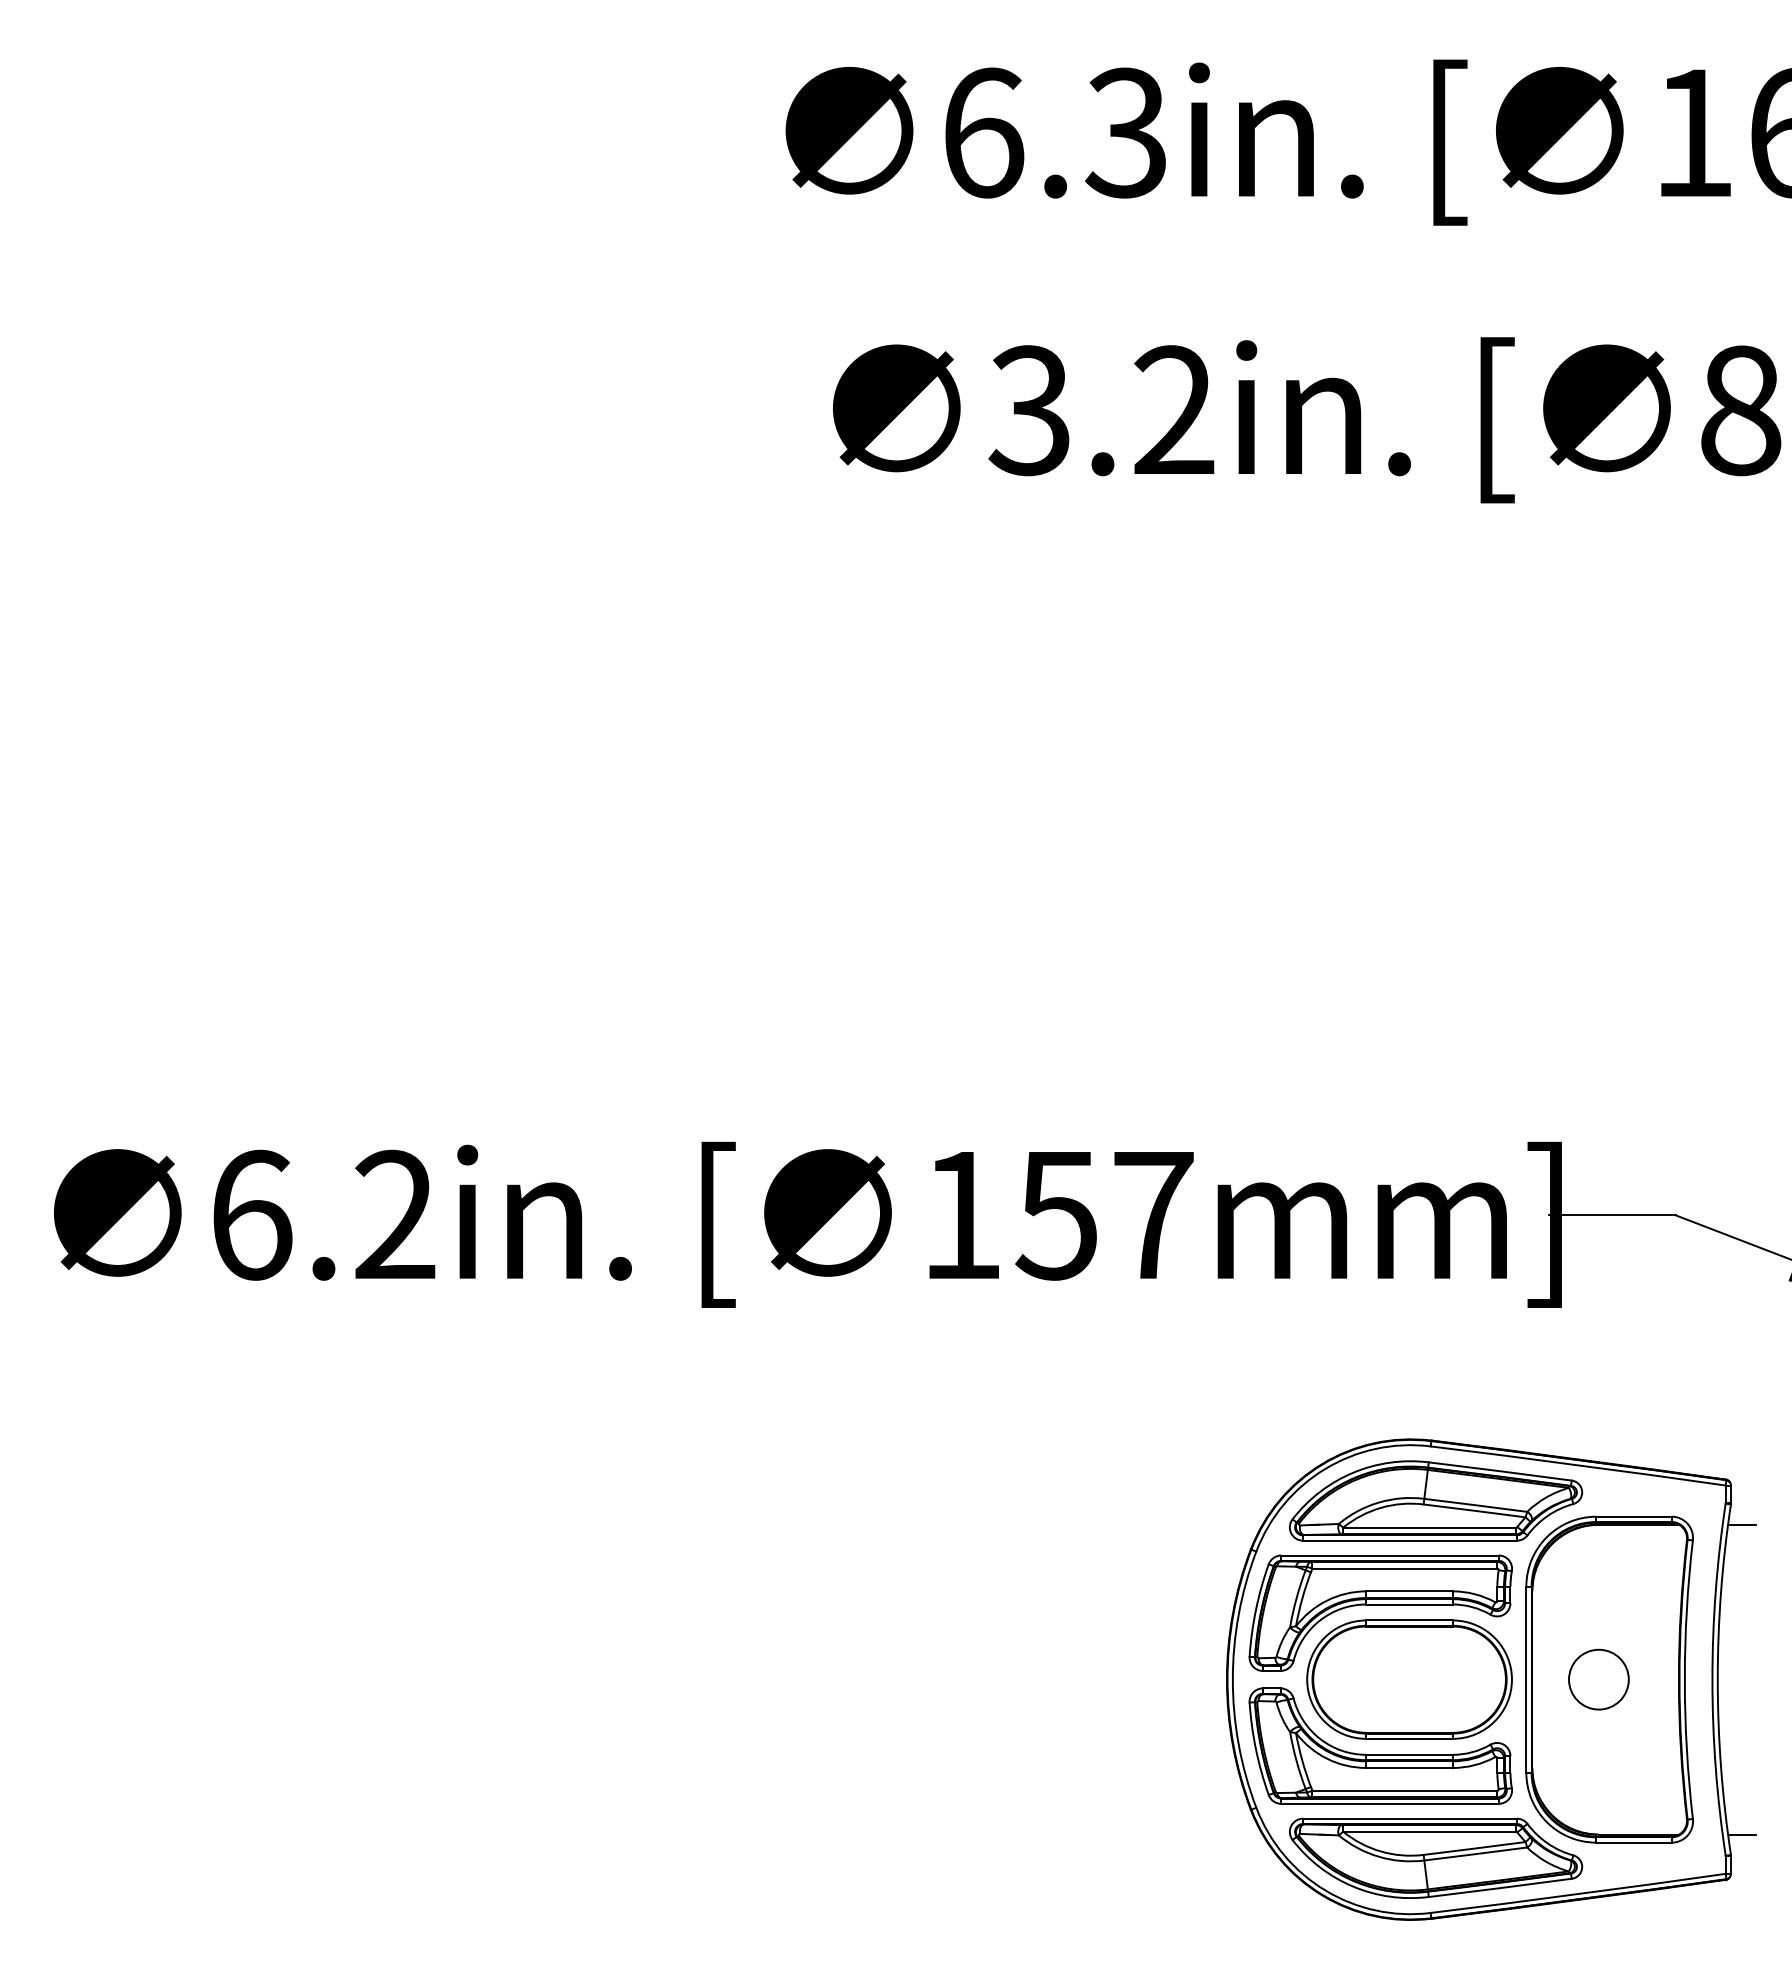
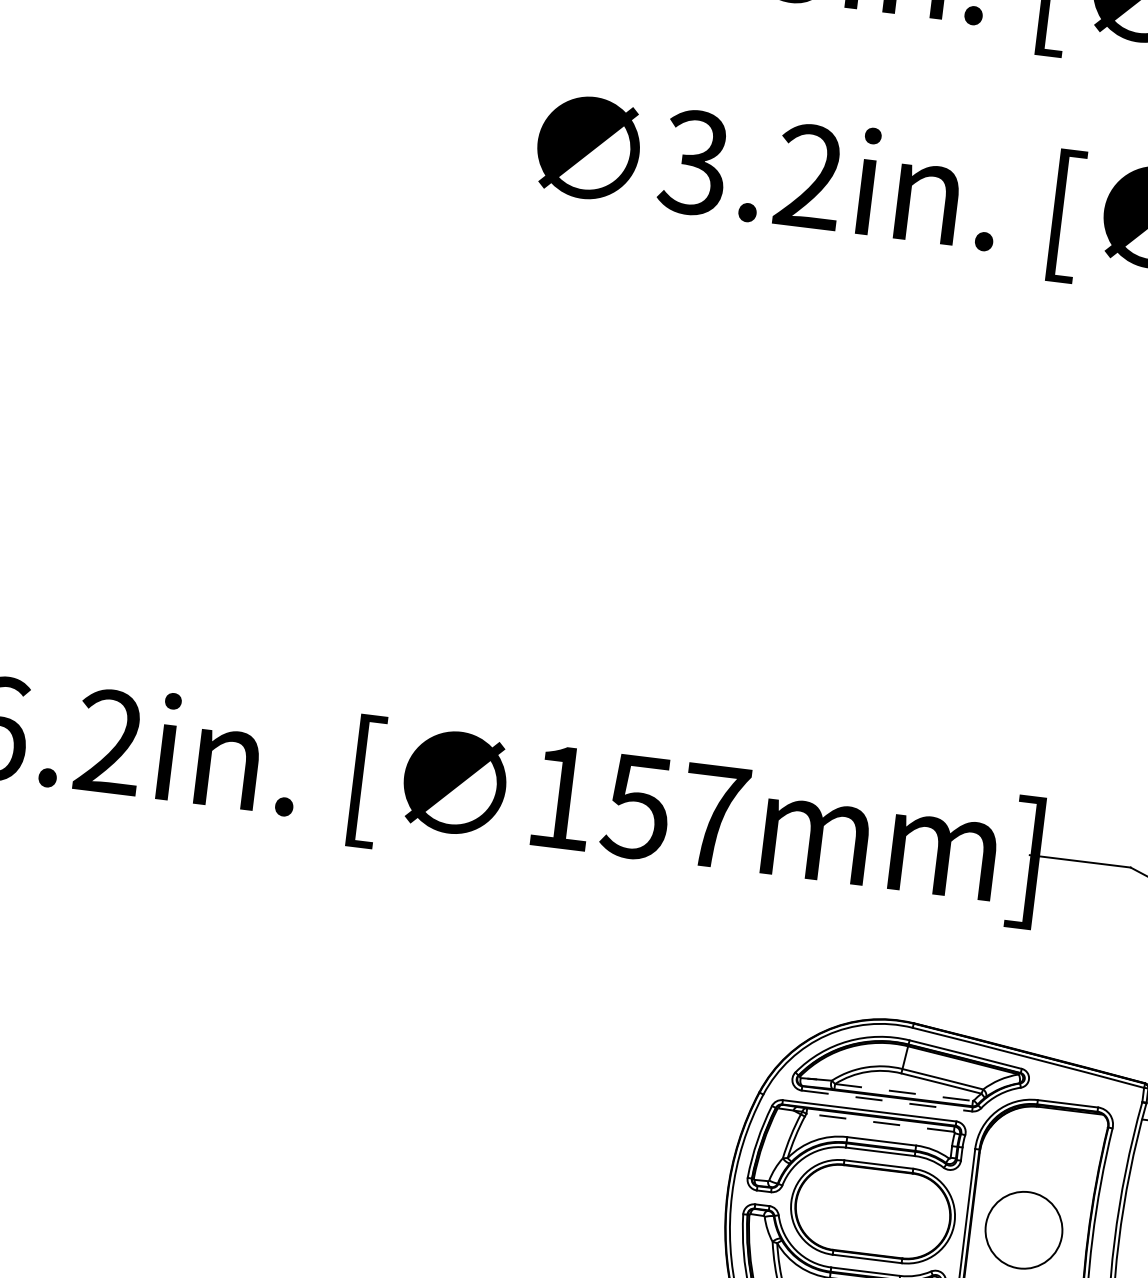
line: (1430, 1527) -> (904, 1092), solid -> dashed
line: (1409, 1540) -> (886, 1100), solid -> dashed
line: (1404, 1568) -> (879, 1122), solid -> dashed
circle: (1598, 1679) -> (1023, 1230), size x1.6

